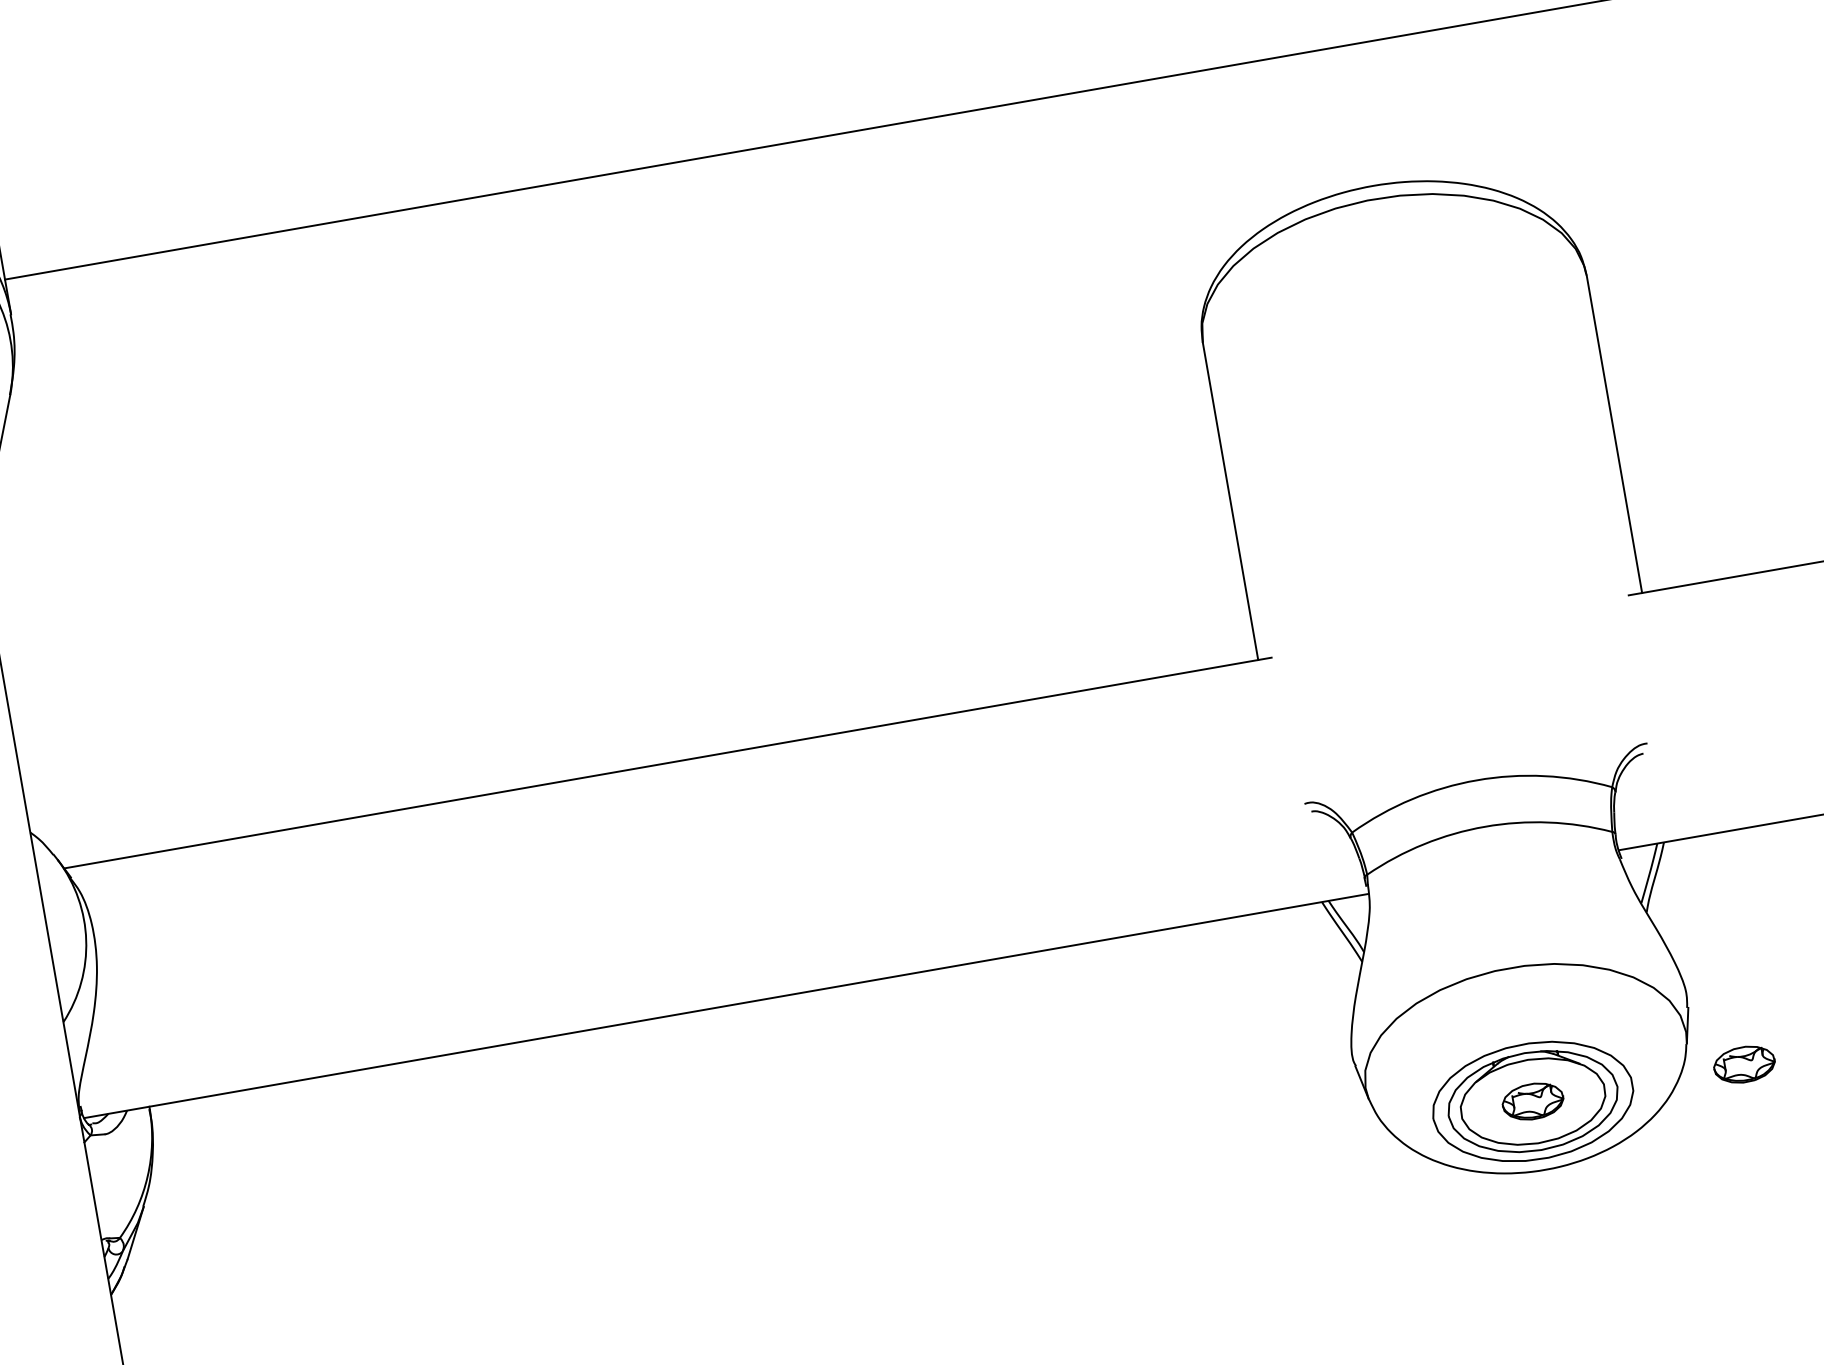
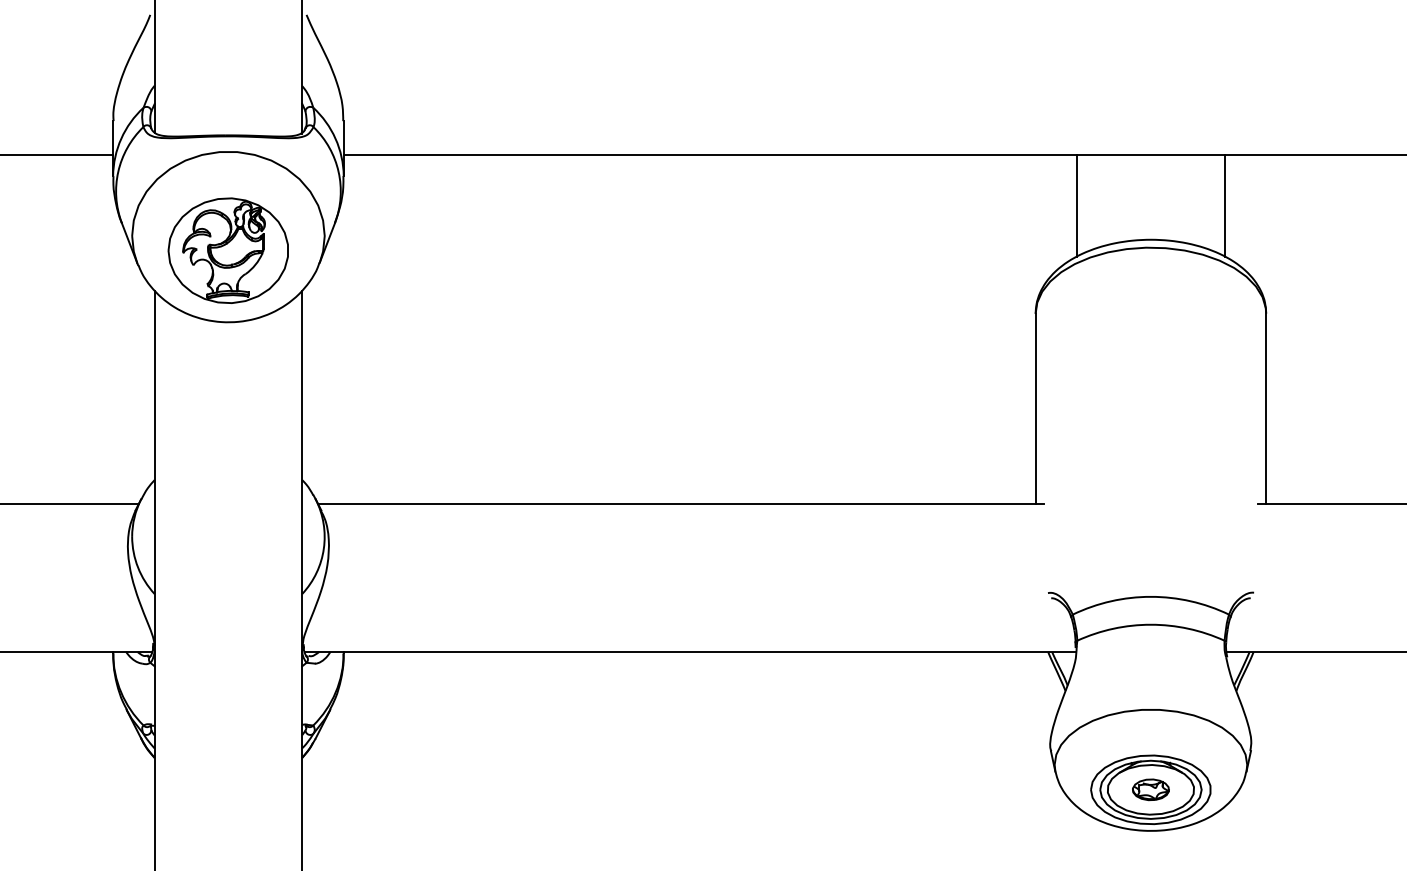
line: (1486, 109) -> (1224, 206), added
line: (1241, 151) -> (1077, 206), added
part: (1743, 1064) -> (1277, 789), removed

